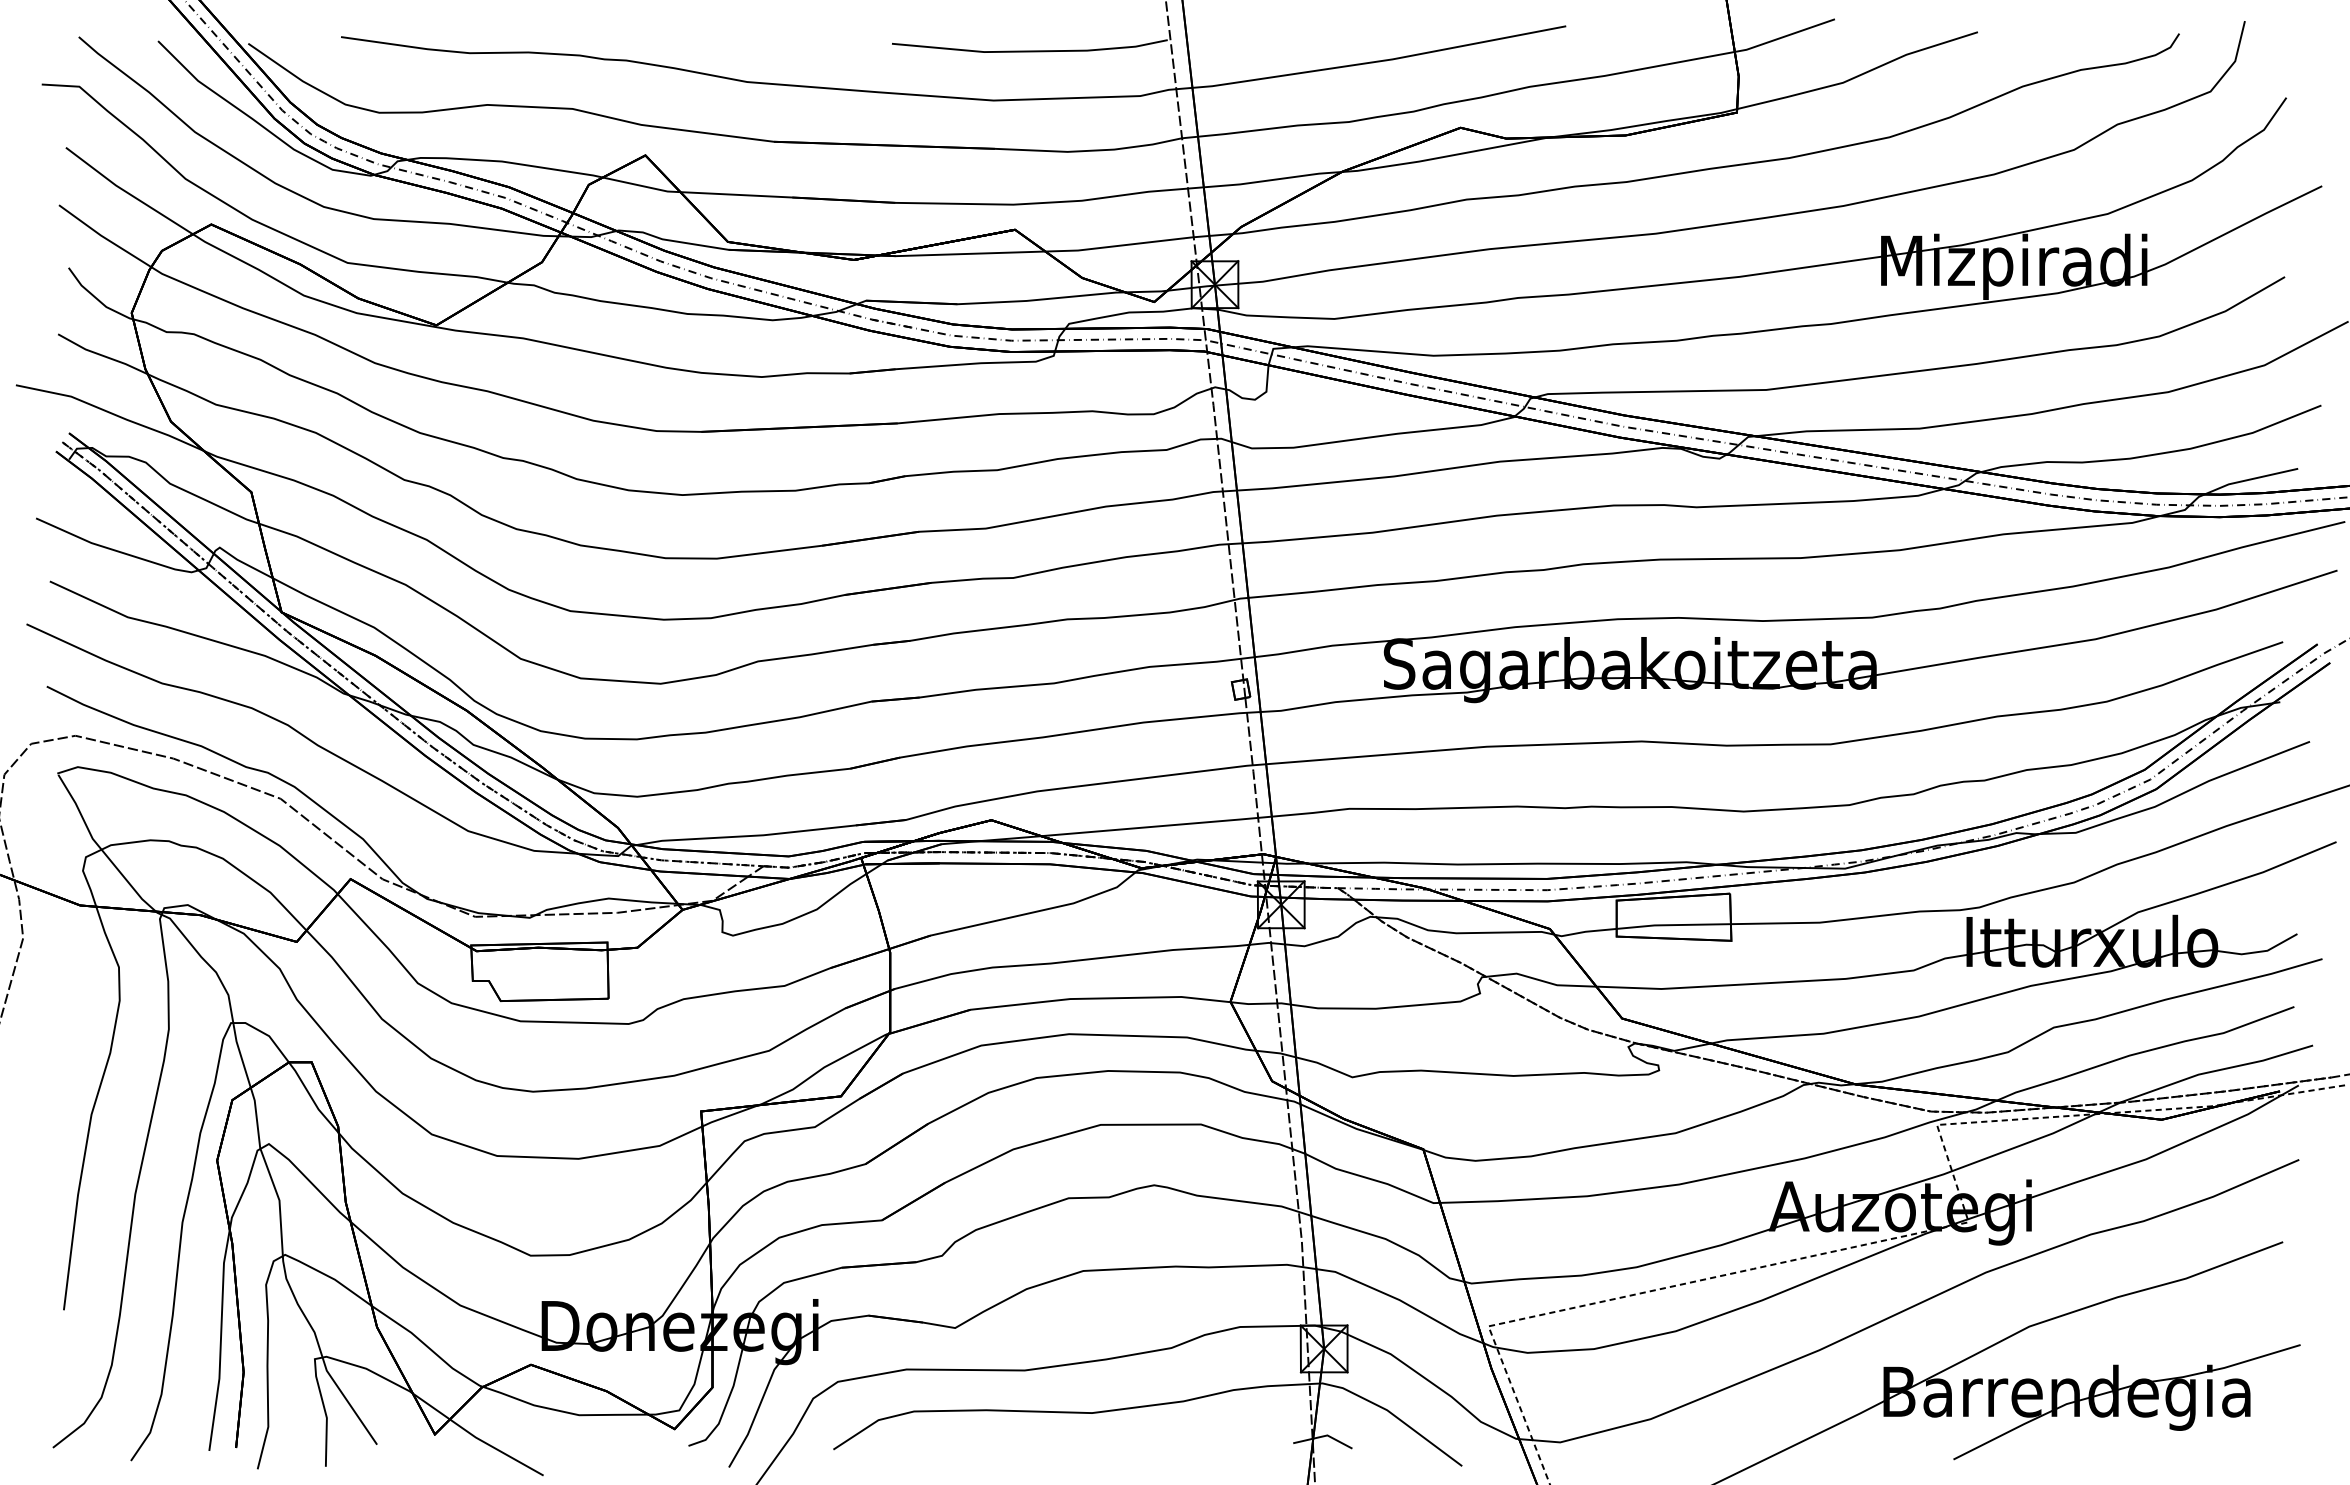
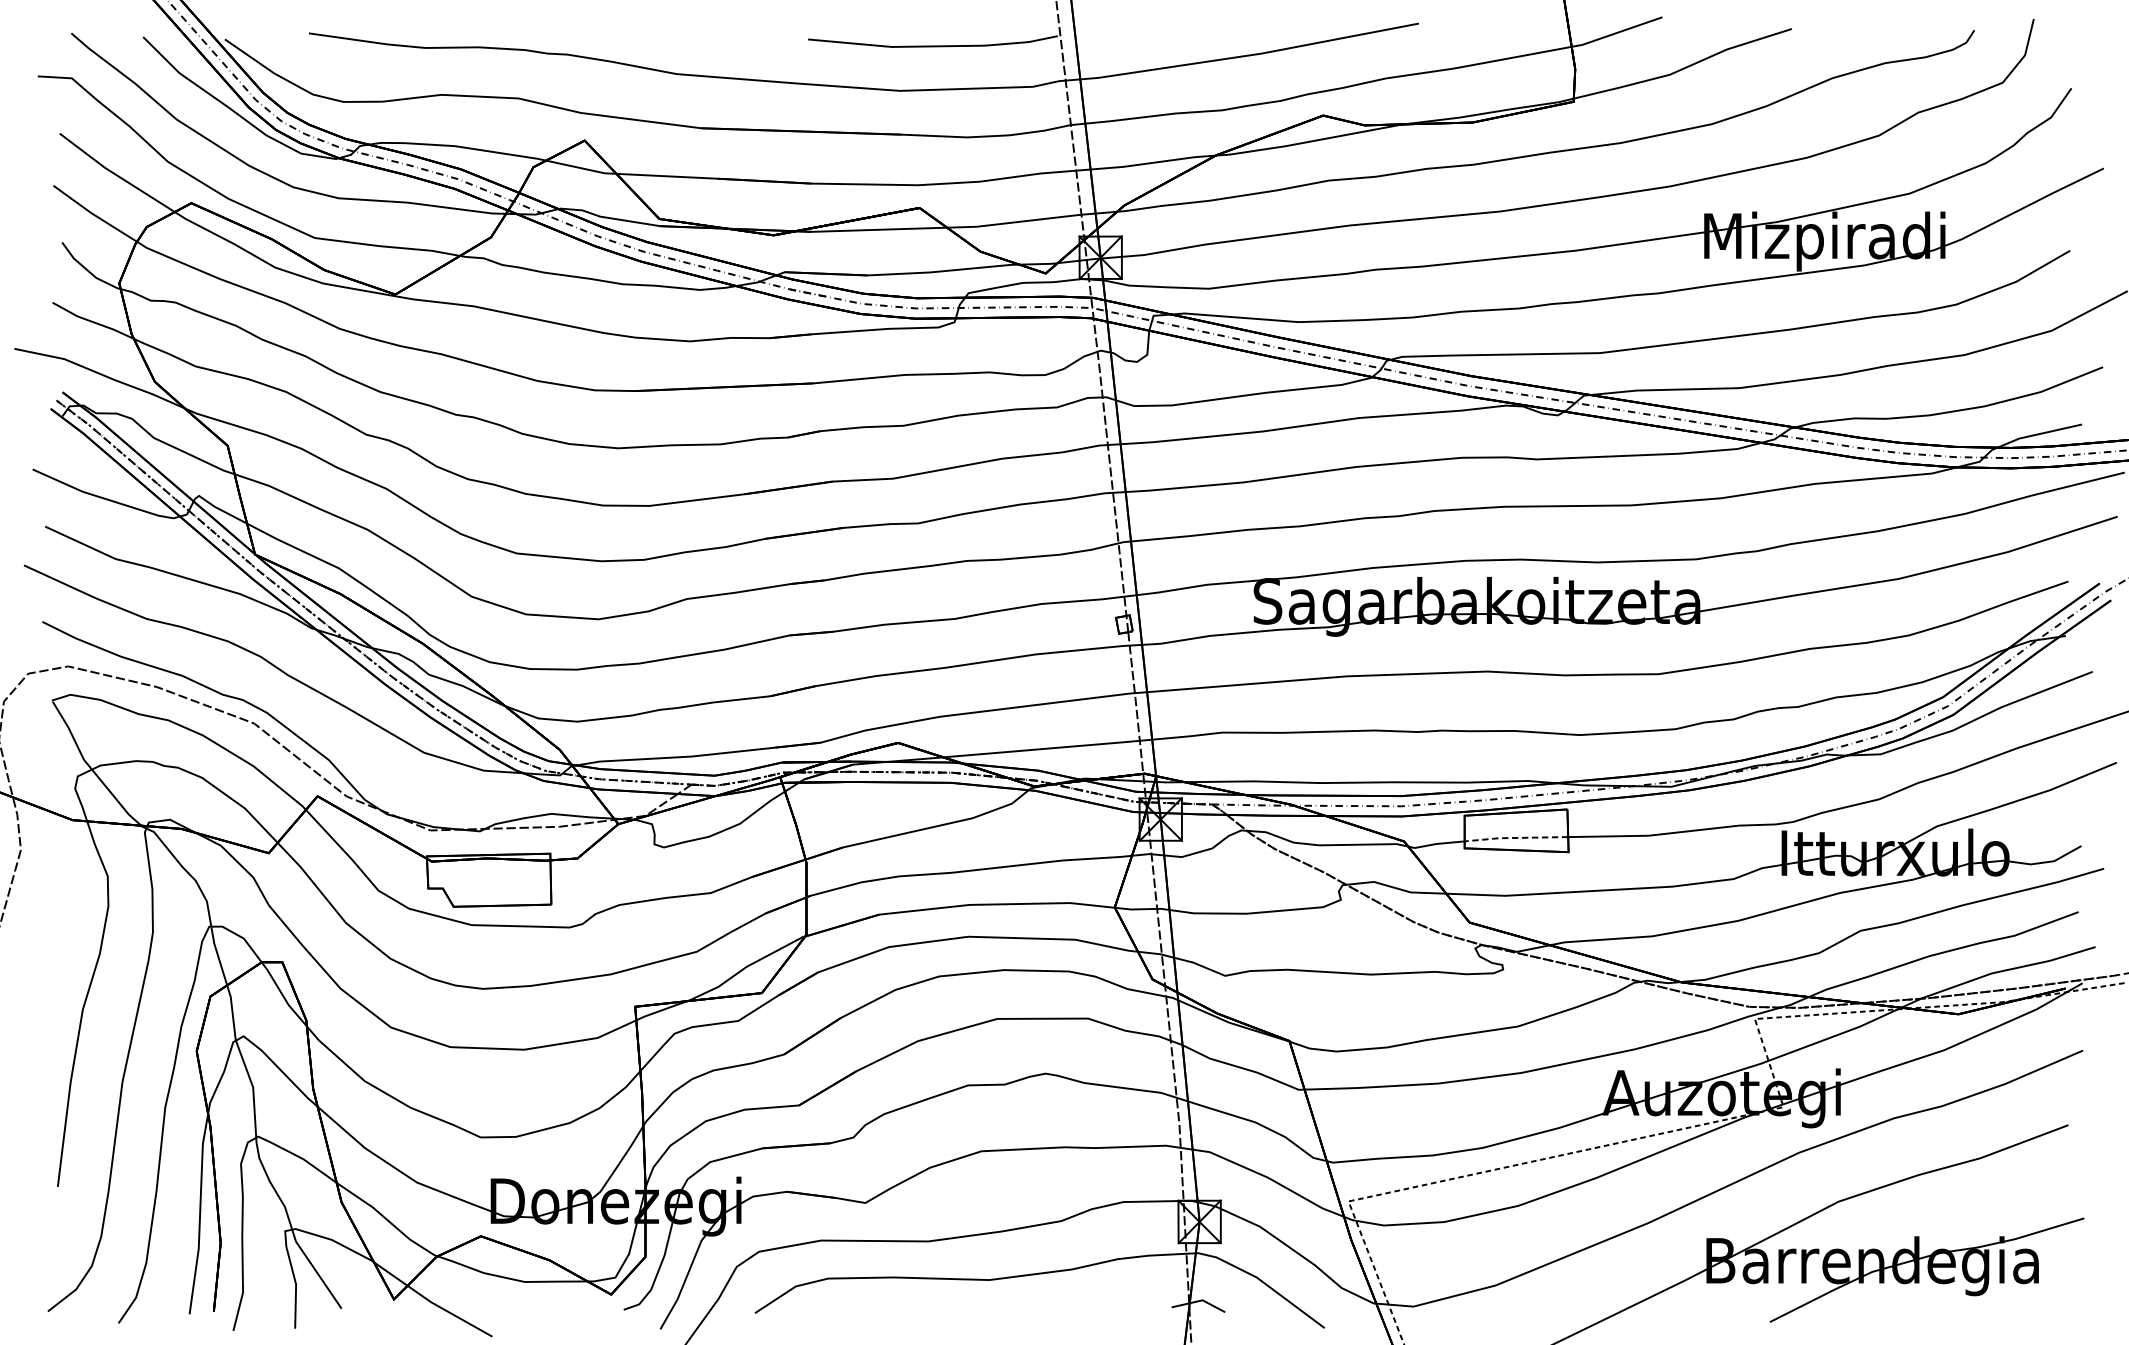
line: (1672, 925) -> (1515, 838), solid -> dashed

